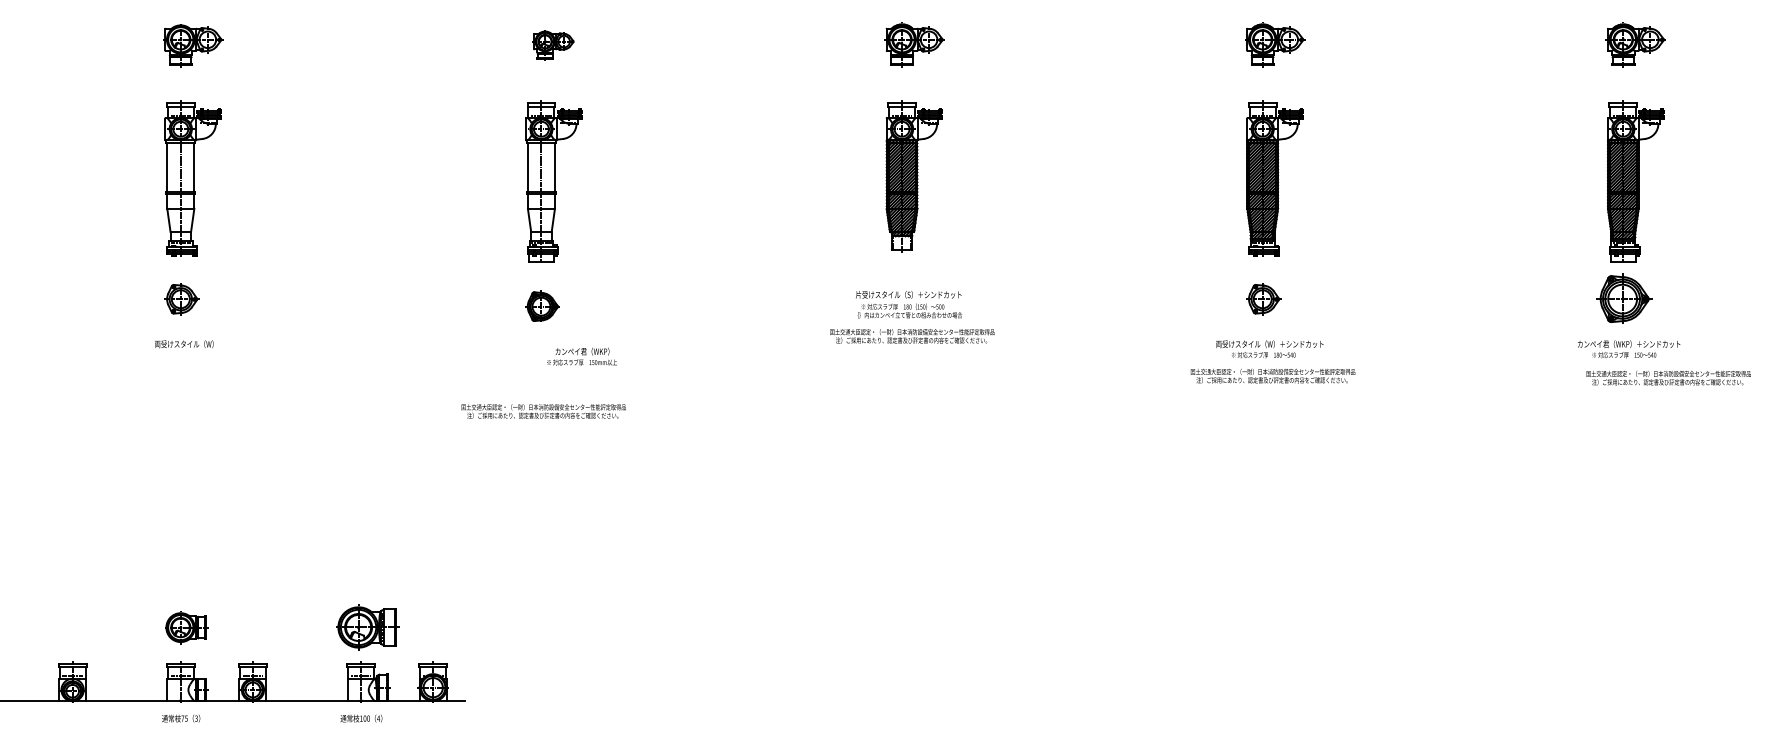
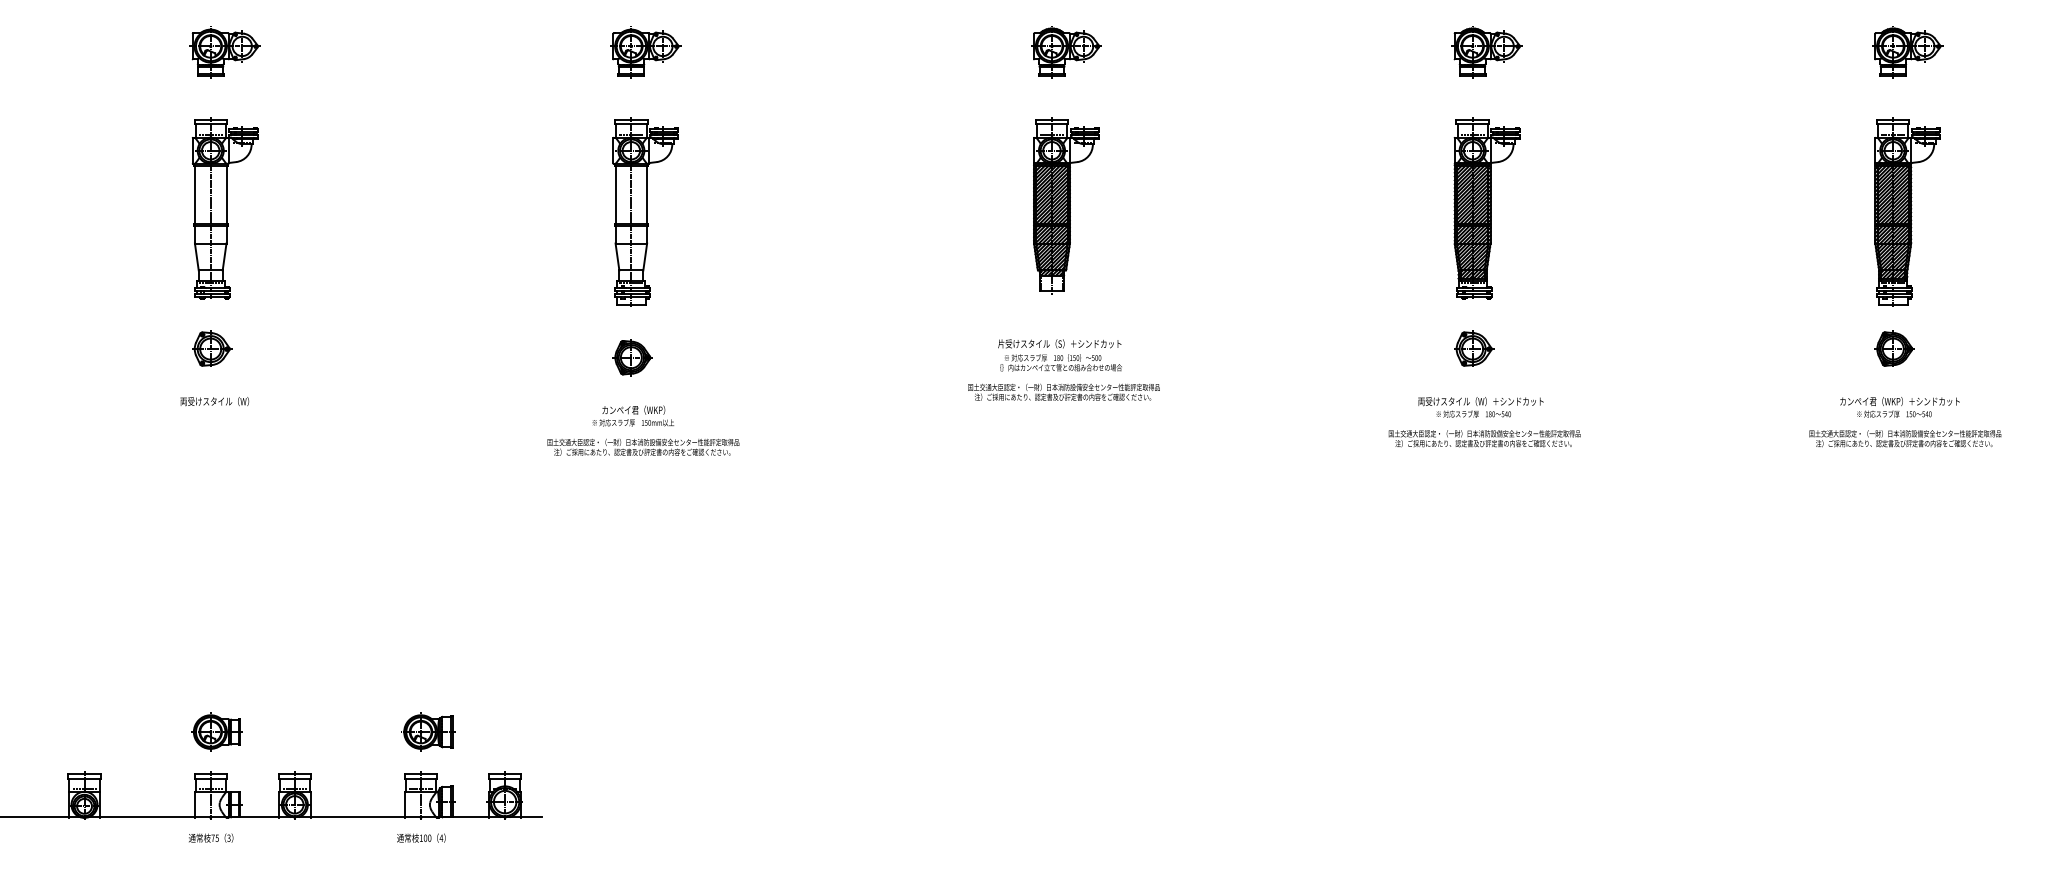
part: (553, 45) -> (645, 53), size x1.43
part: (1624, 299) -> (1894, 349), size x0.62
text: (581, 356) -> (632, 415), moved
text: (1668, 378) -> (1905, 439), moved
text: (543, 411) -> (643, 447), moved
part: (367, 627) -> (428, 731), size x0.71

